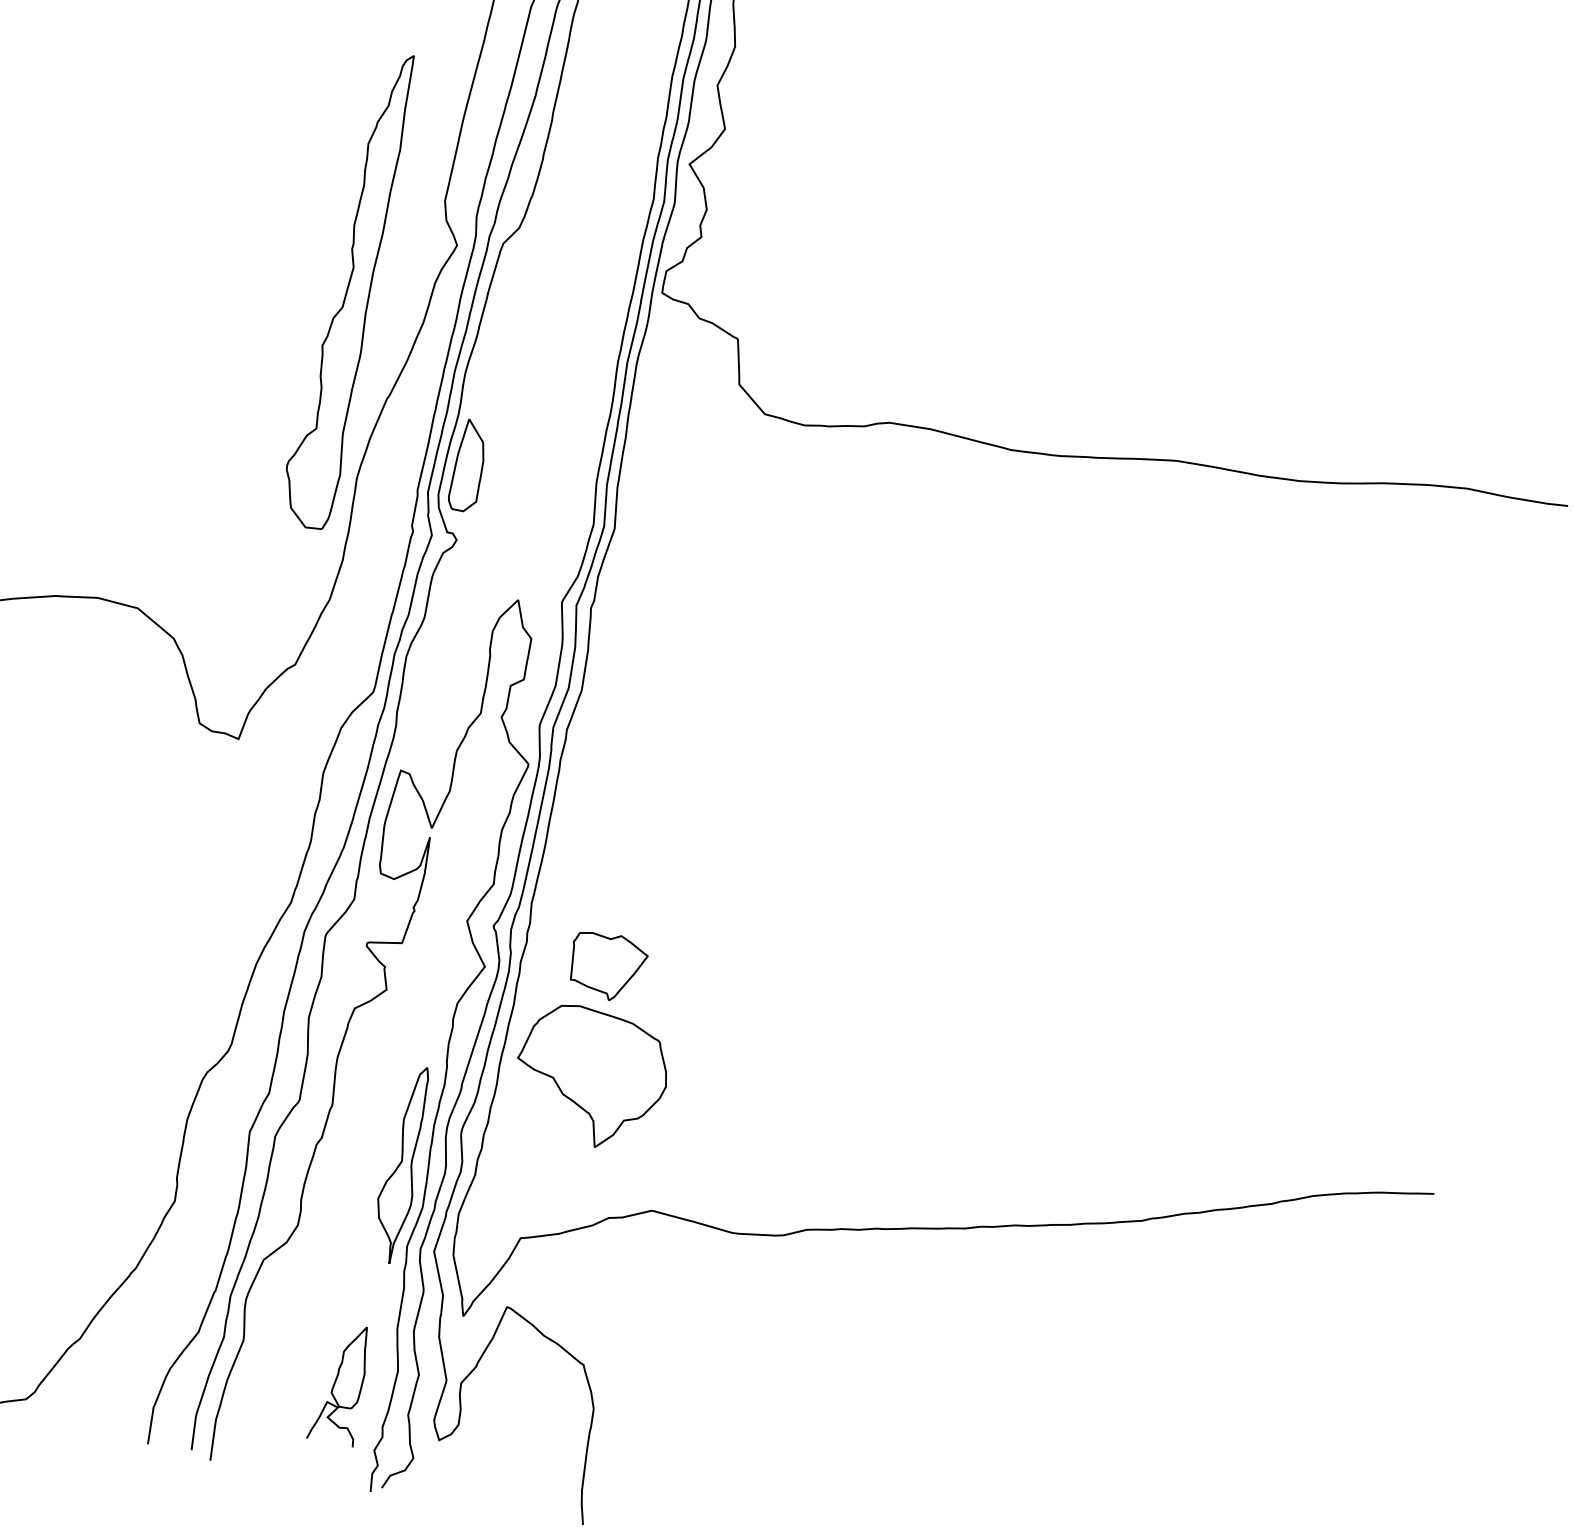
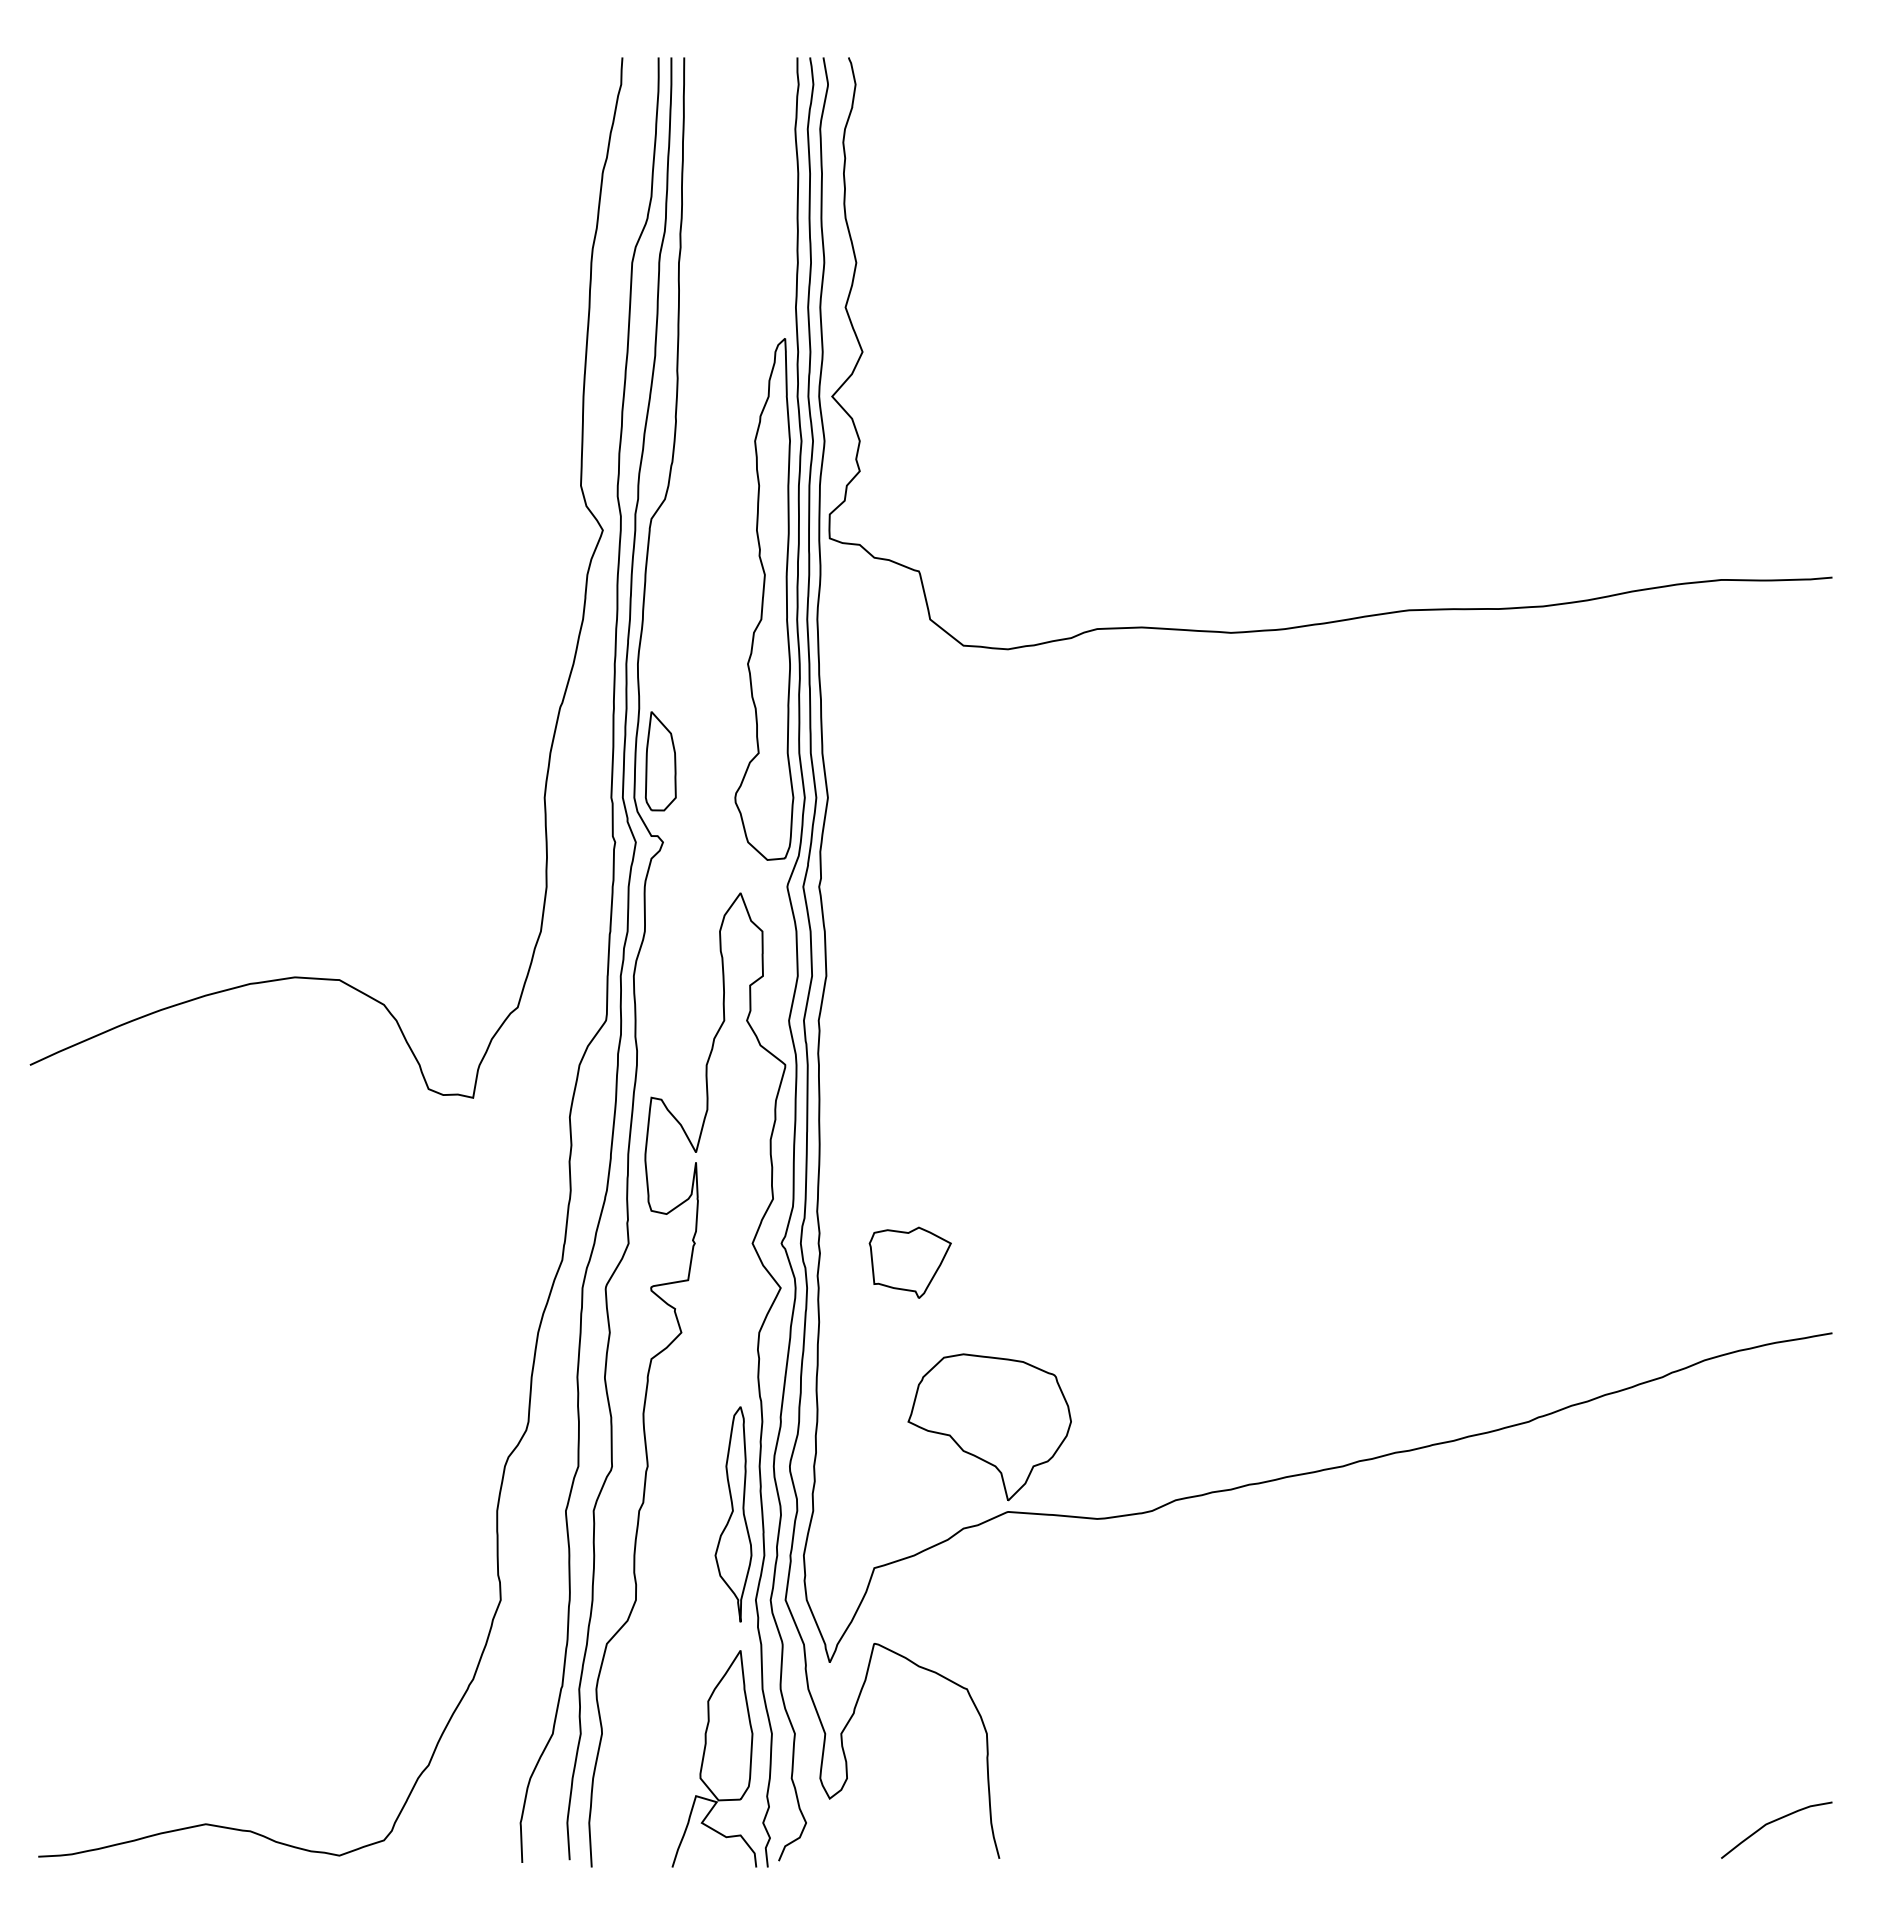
part: (348, 289) -> (764, 599), moved
part: (590, 1077) -> (989, 1427), moved
part: (341, 1383) -> (714, 1758), size x1.67

